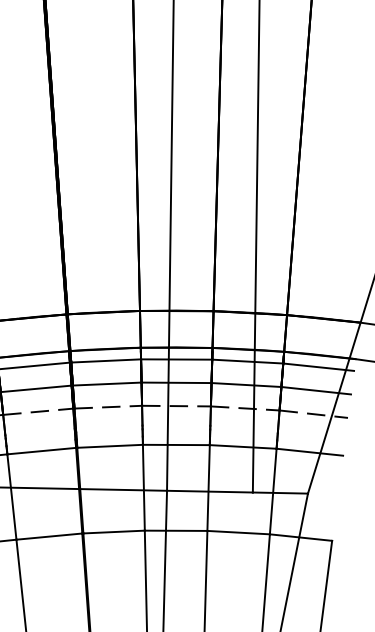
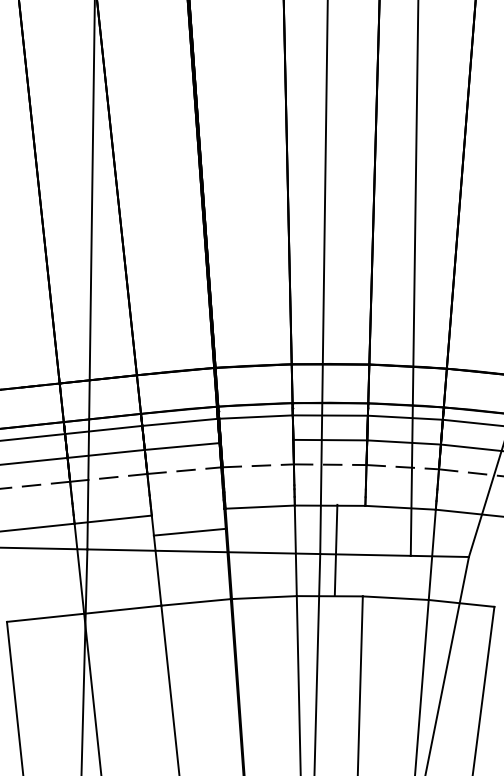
line: (106, 384) -> (256, 441), removed
line: (41, 450) -> (189, 531), moved
line: (208, 487) -> (335, 549), moved

